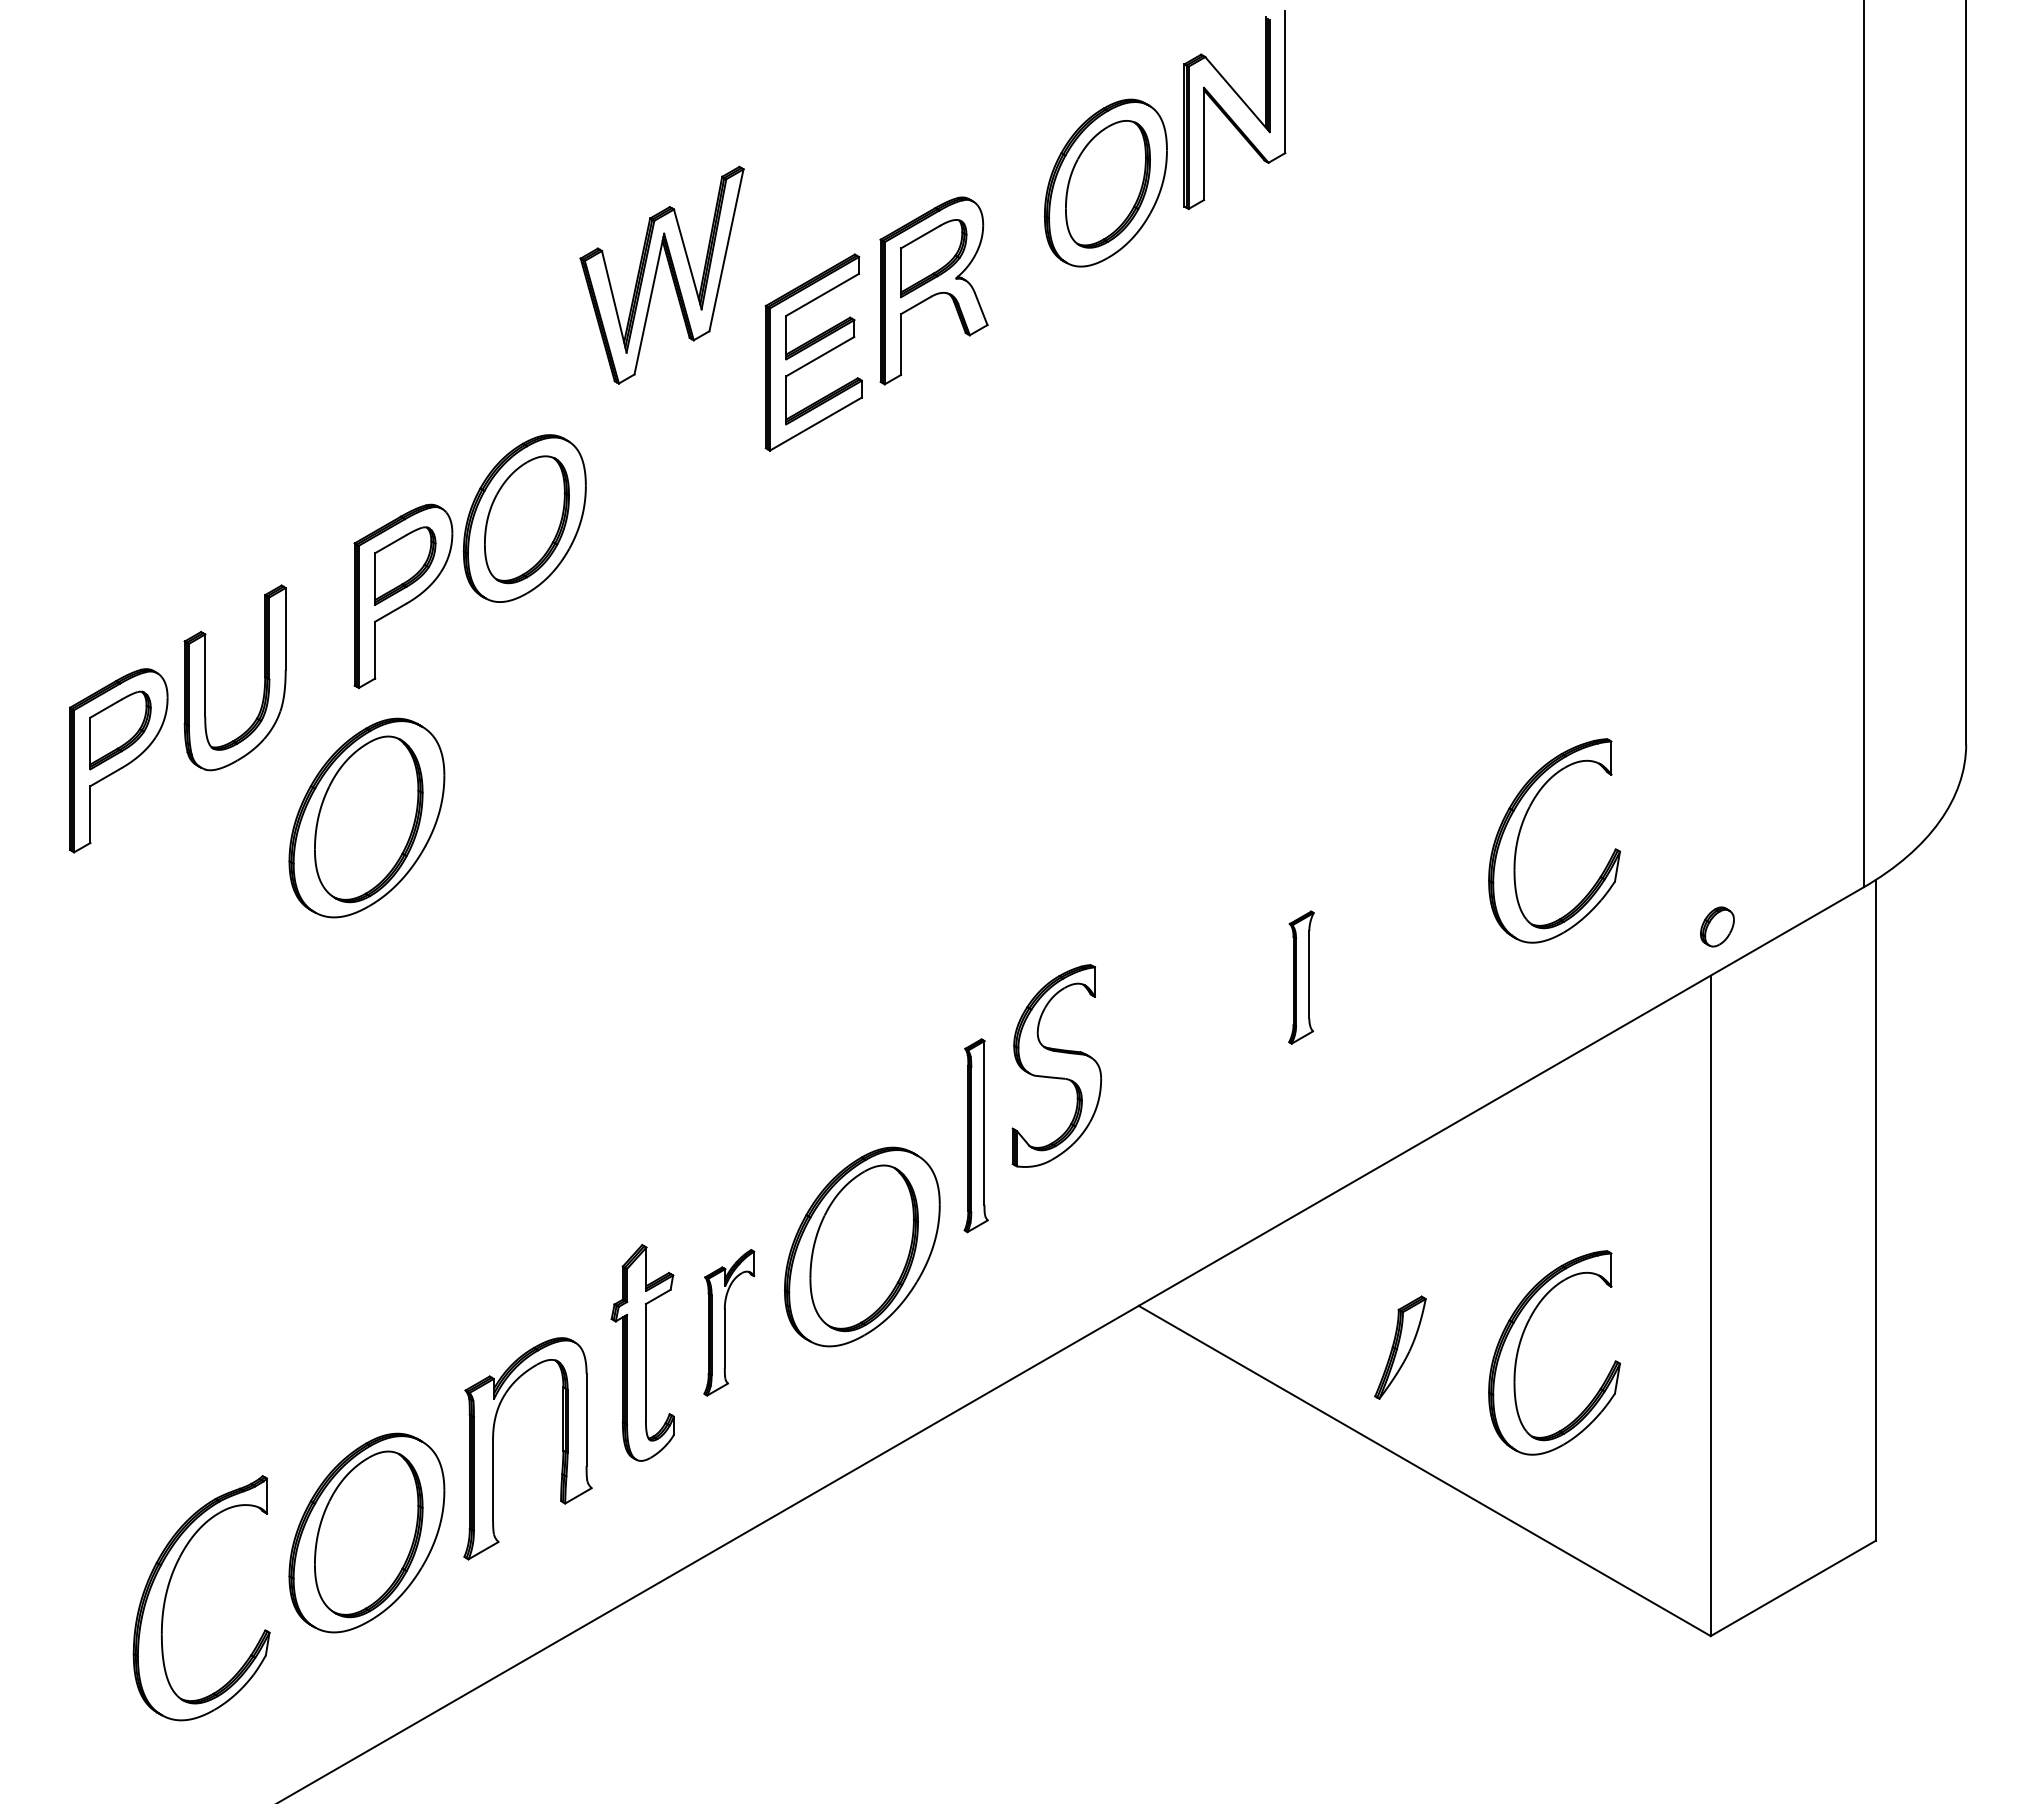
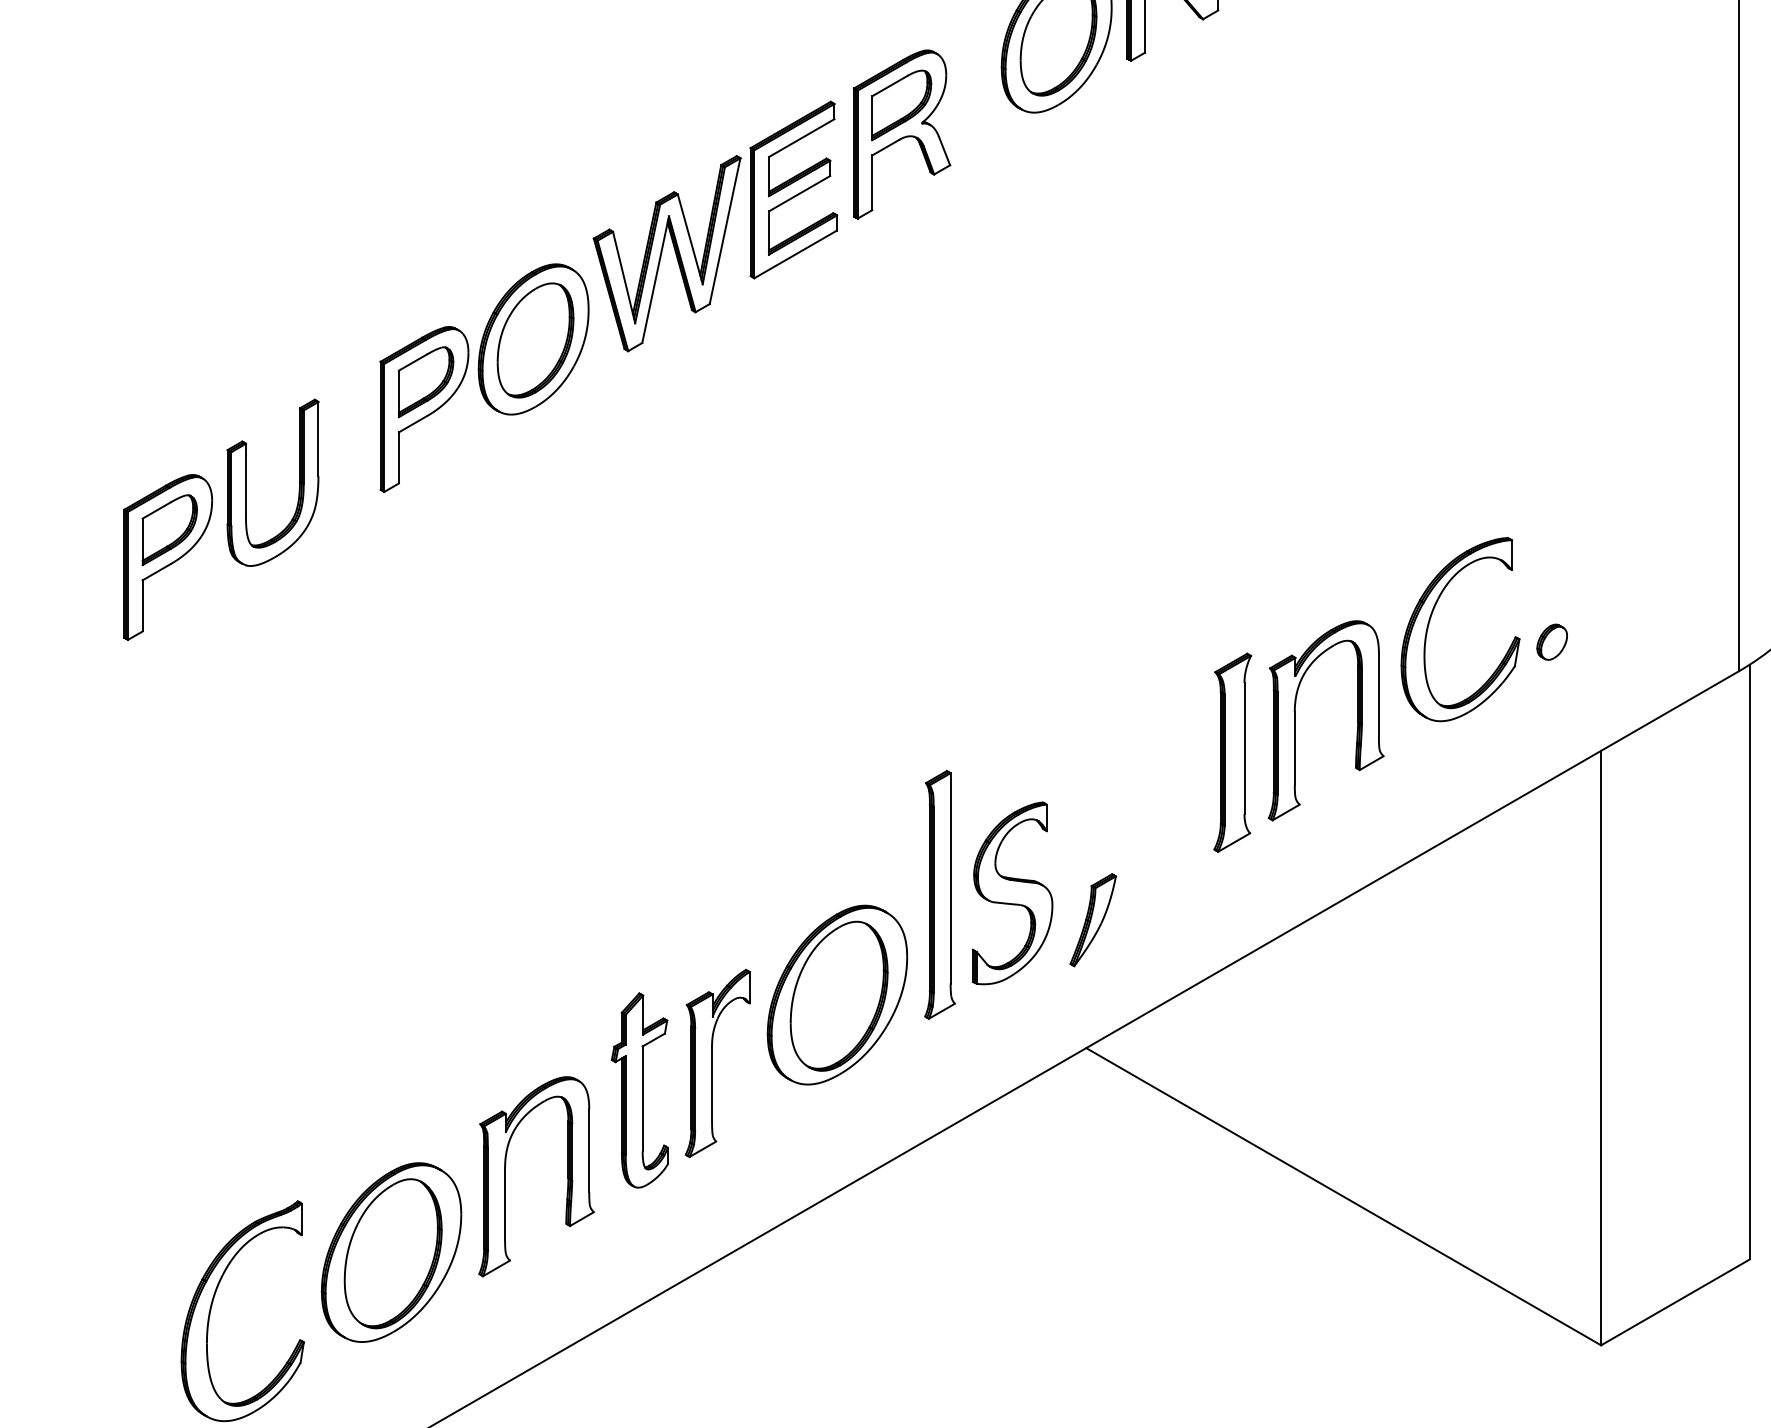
part: (661, 274) -> (666, 252), moved
part: (366, 817) -> (391, 608), removed
part: (1717, 926) -> (1552, 641), moved
part: (1439, 944) -> (1356, 722), added
part: (1301, 977) -> (1232, 752), size x1.67
part: (1056, 1065) -> (1012, 892), moved
part: (975, 1135) -> (939, 894), size x1.43
part: (728, 1322) -> (717, 1063), size x1.43
part: (1520, 1345) -> (1429, 1083), removed
part: (1400, 1347) -> (1093, 919), moved

